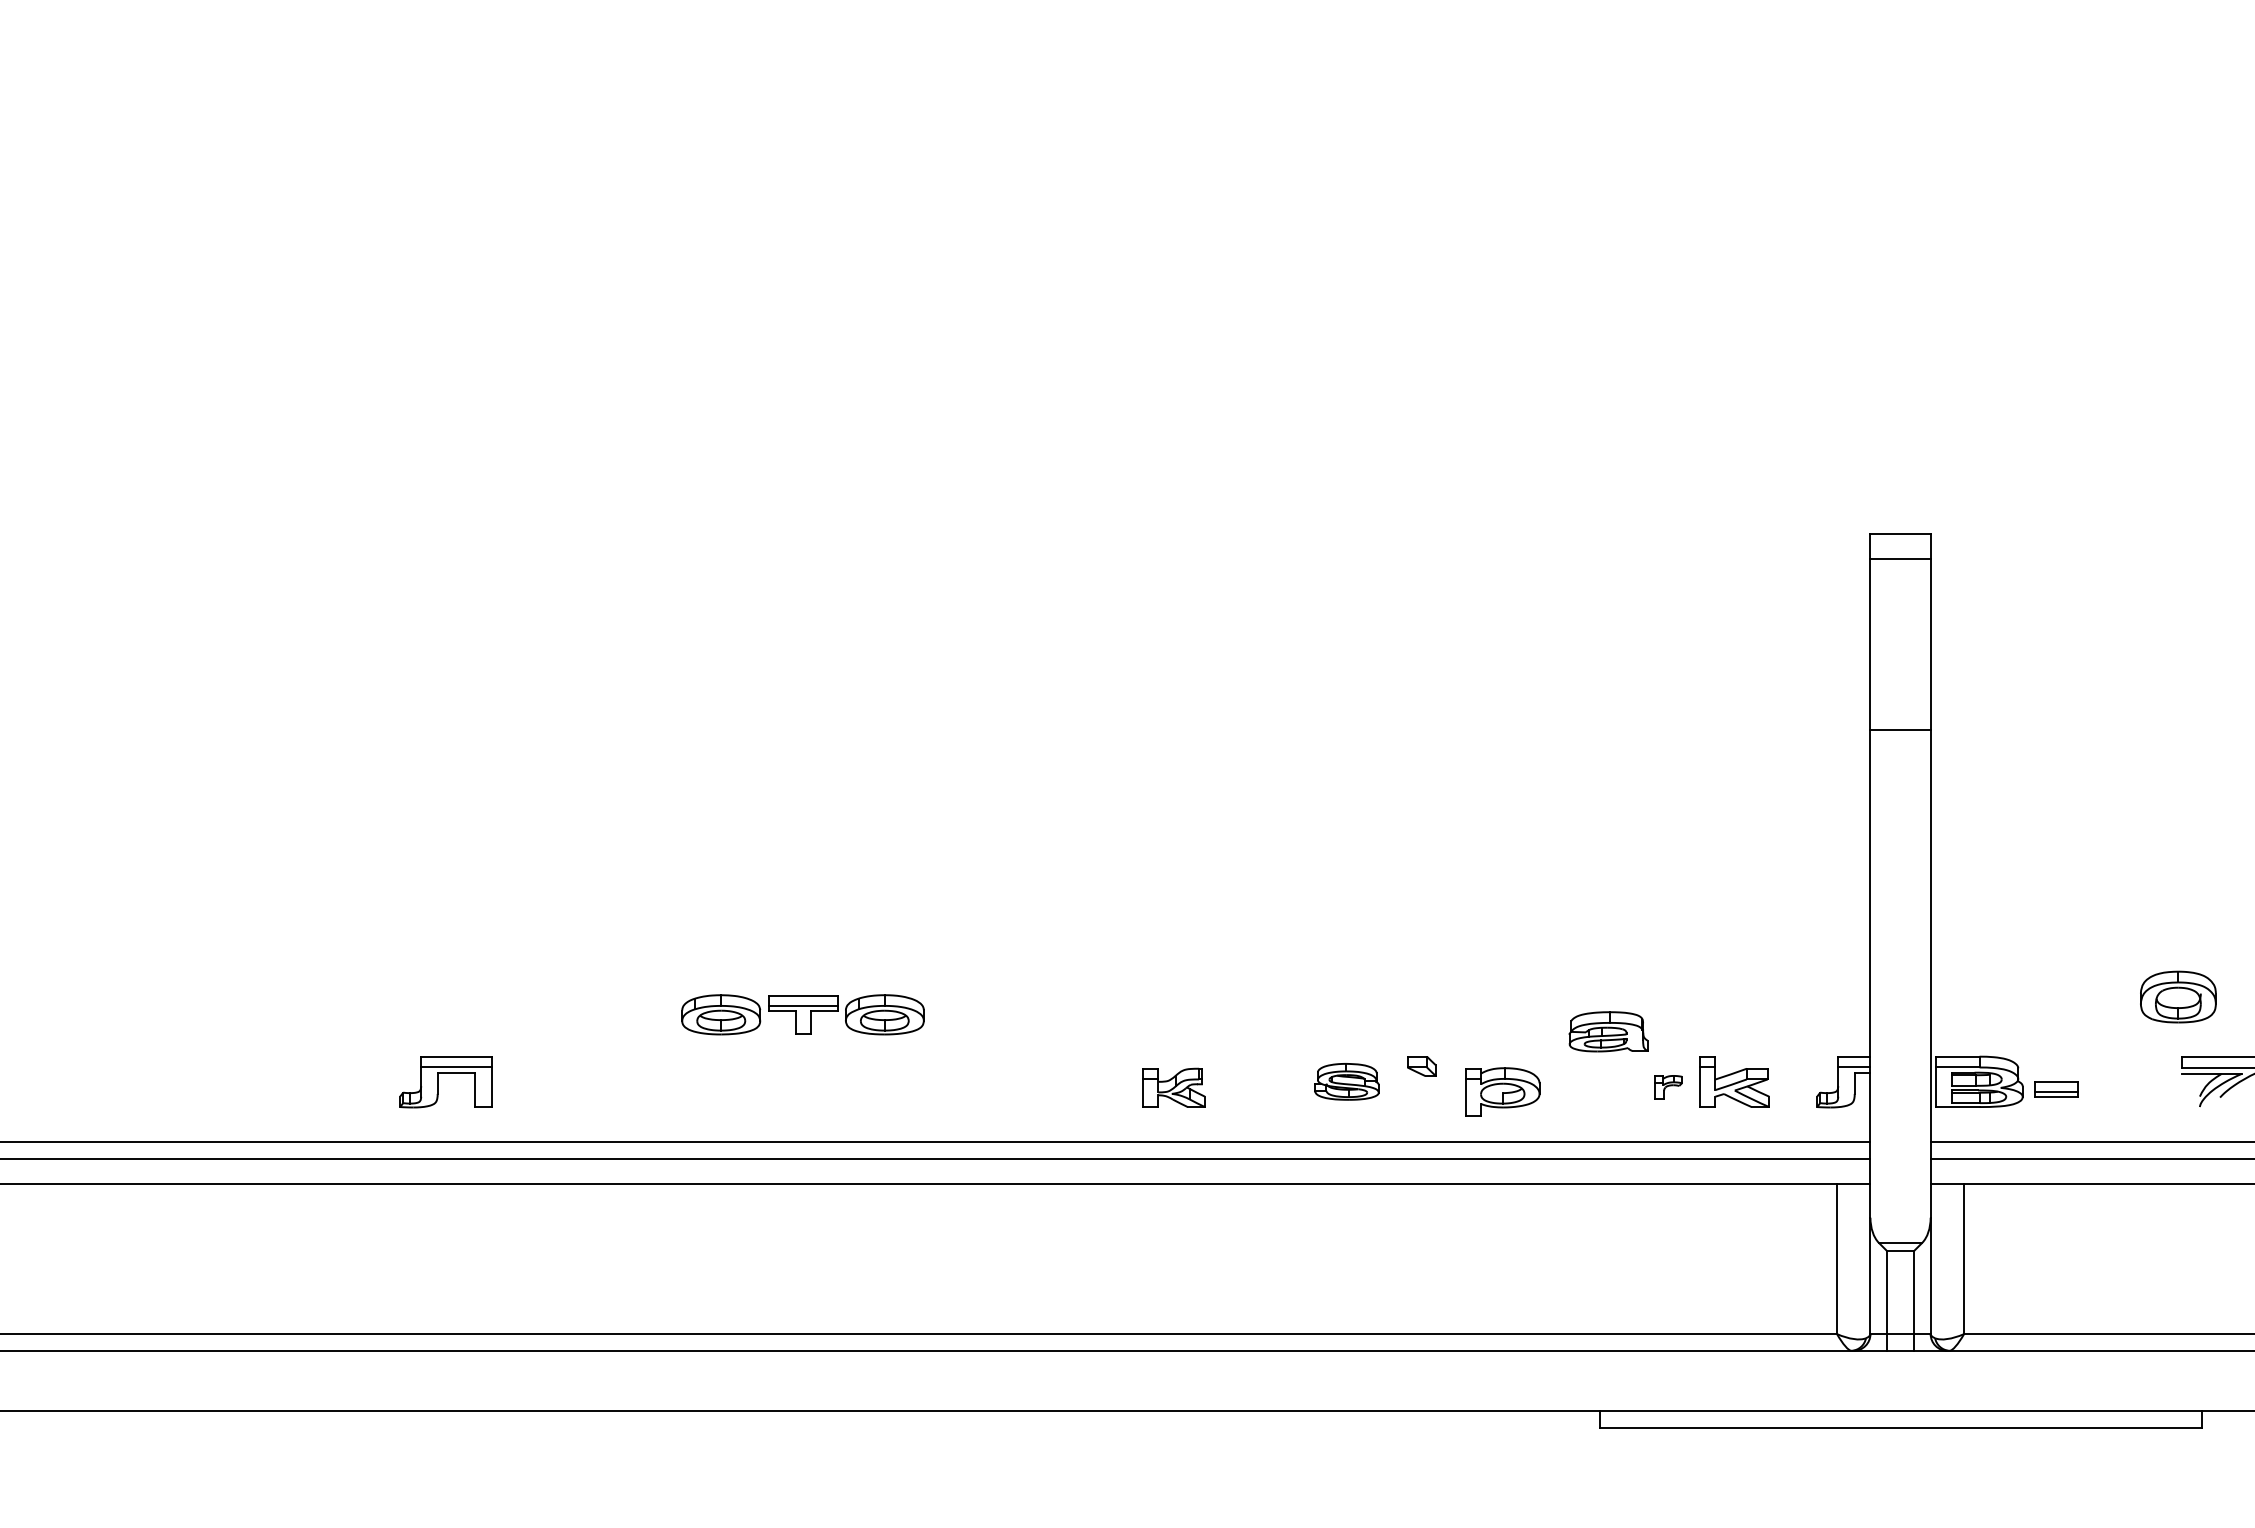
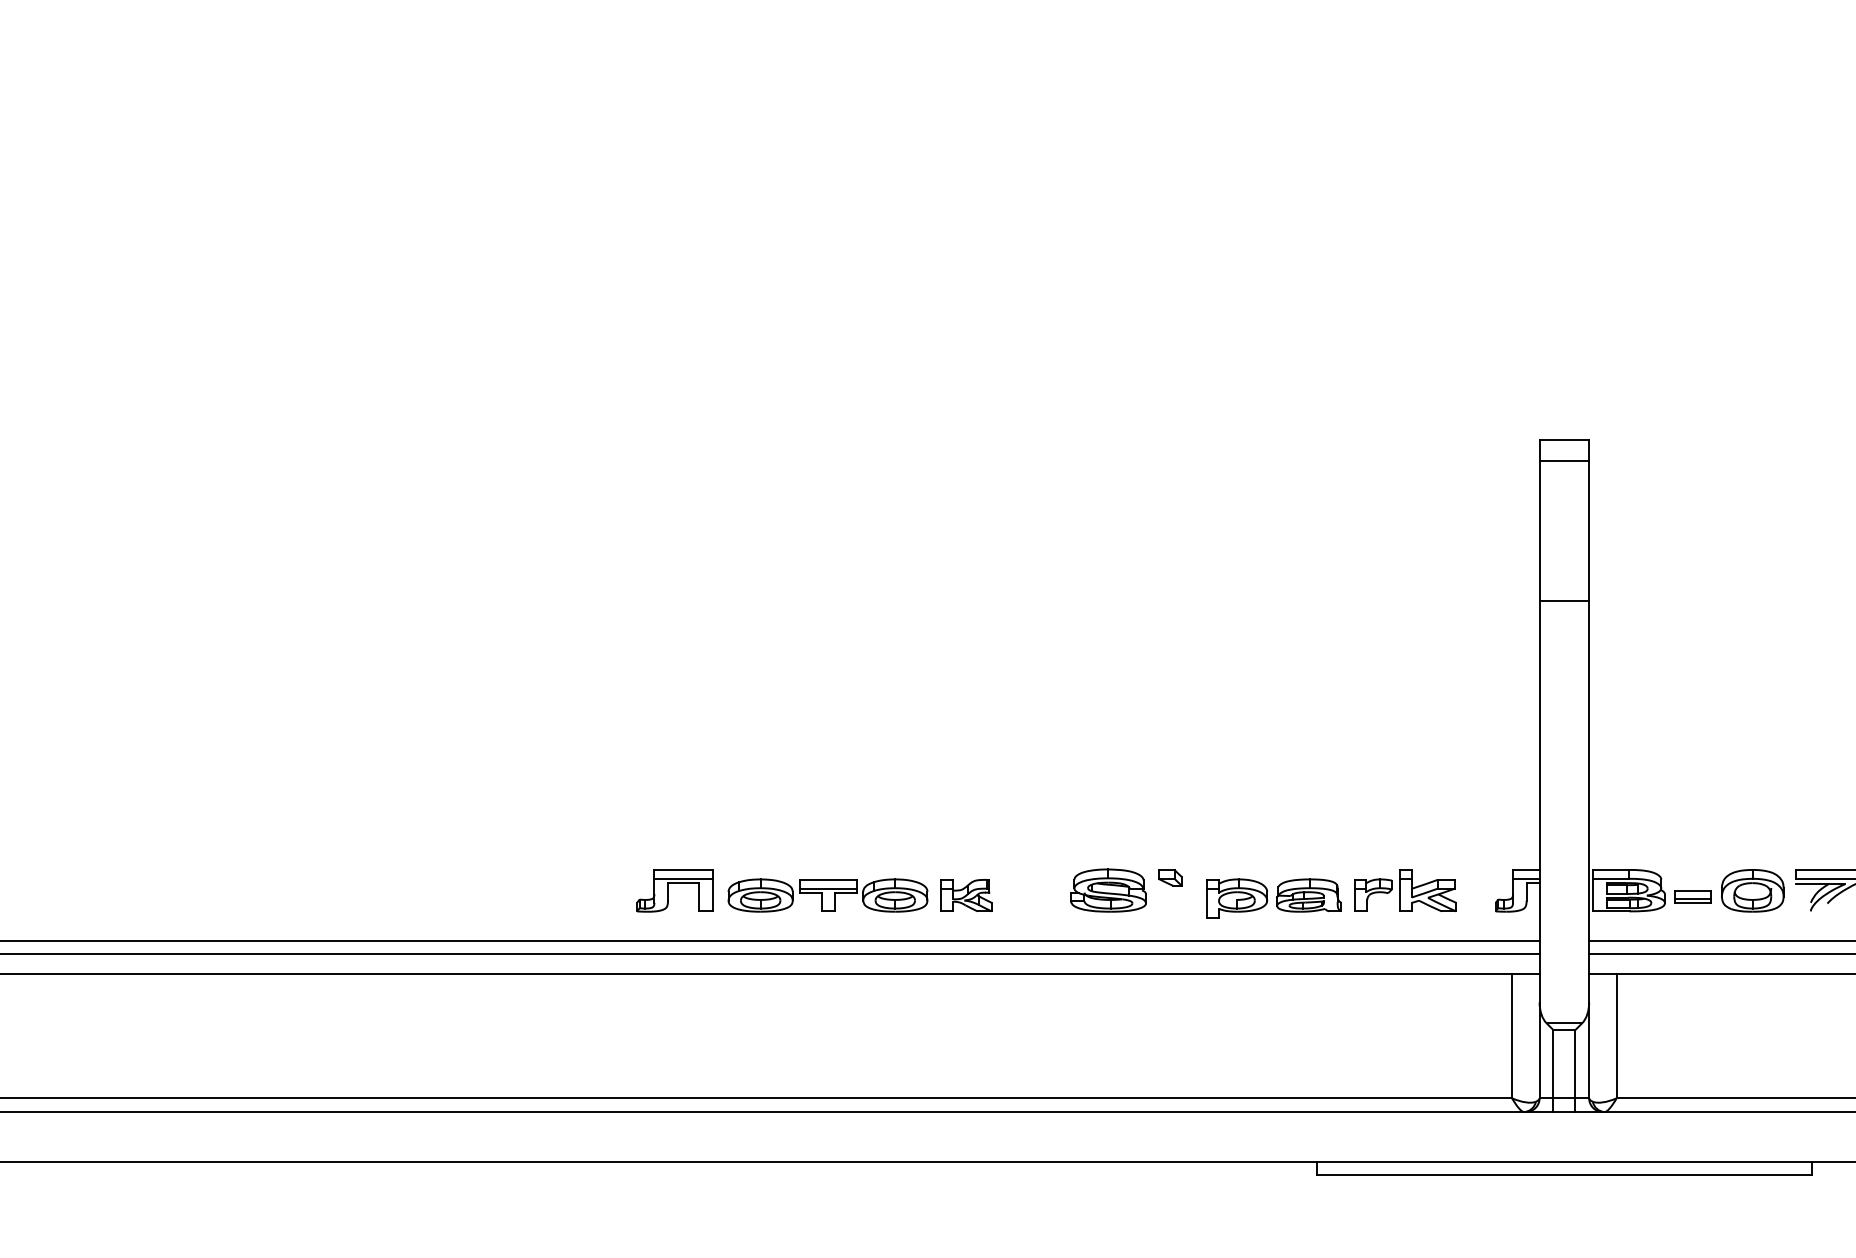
part: (2178, 996) -> (1752, 890), moved
part: (802, 1014) -> (827, 895), moved
part: (1608, 1031) -> (1309, 895), moved
part: (1346, 1081) -> (1108, 890), size x1.43
part: (438, 1082) -> (668, 891), moved
part: (1668, 1087) -> (1373, 895), size x1.67

